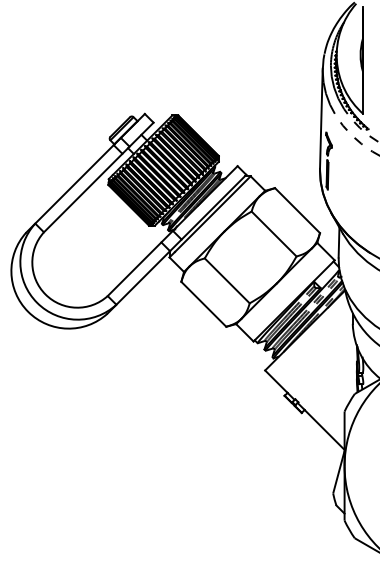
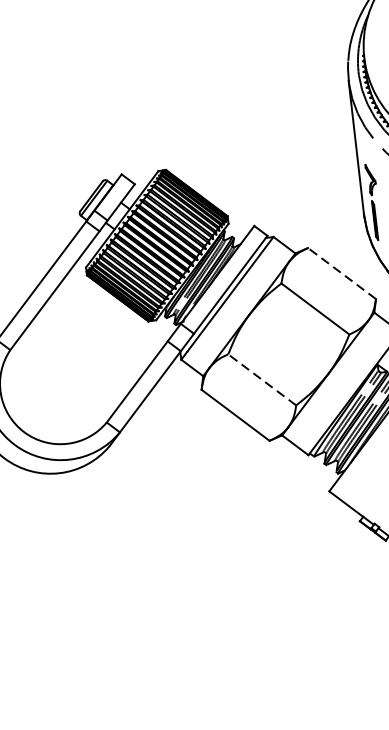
line: (297, 210) -> (341, 273), solid -> dashed
line: (227, 280) -> (262, 379), solid -> dashed

